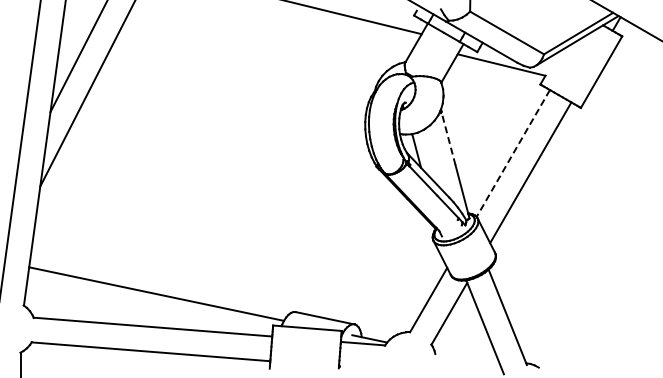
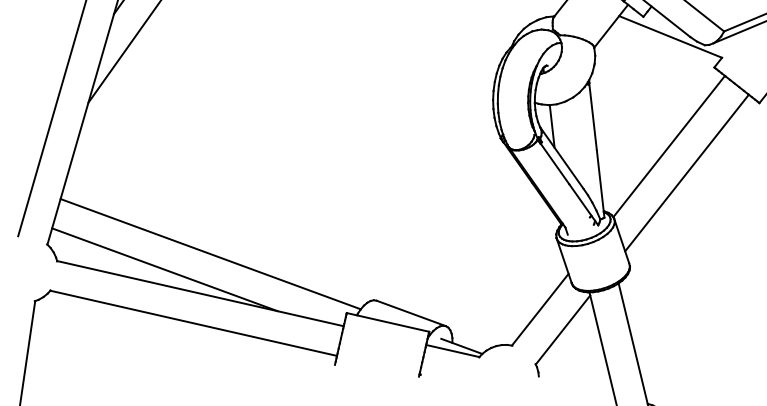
line: (448, 138) -> (593, 116), dashed -> solid
line: (513, 153) -> (669, 146), dashed -> solid
line: (121, 311) -> (164, 269), added

